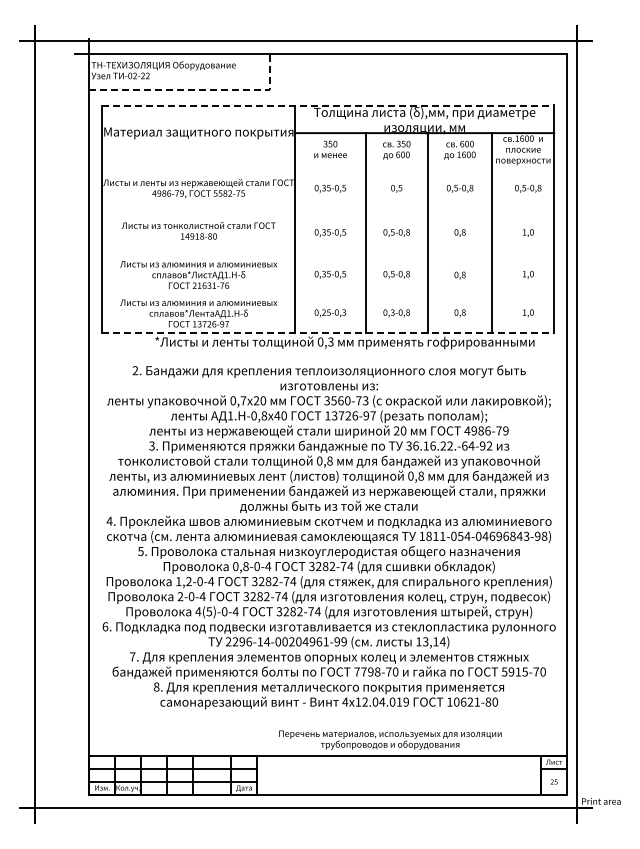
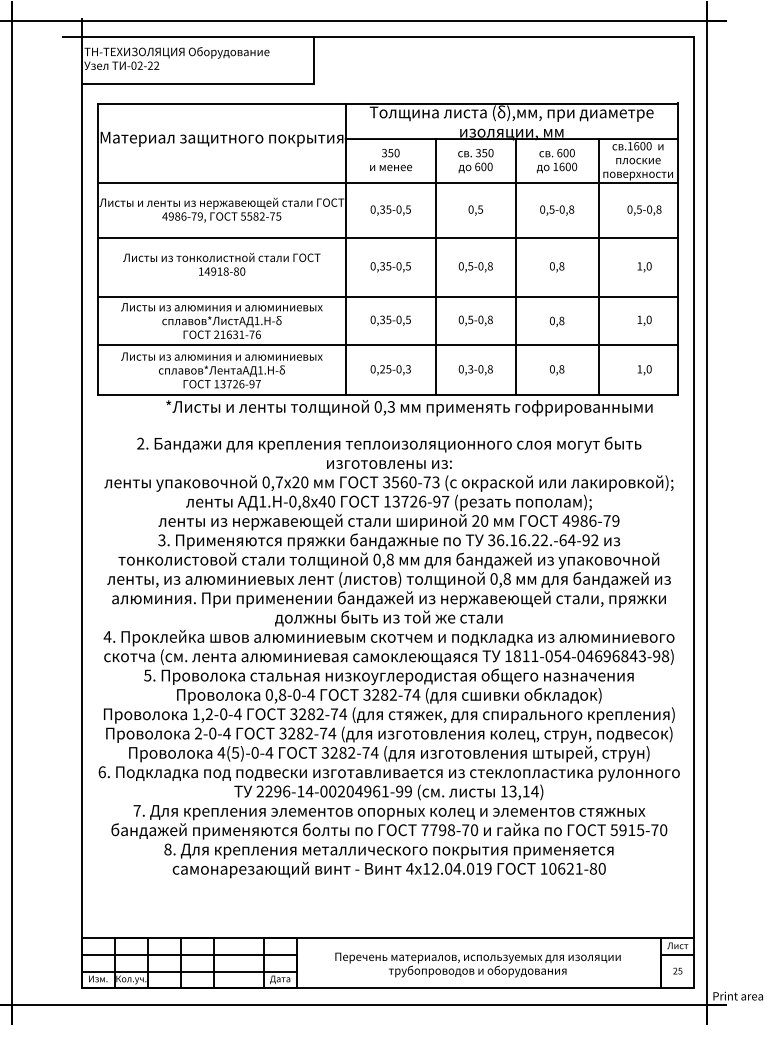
line: (199, 90) -> (222, 84), dashed -> solid
line: (328, 105) -> (388, 103), dashed -> solid
line: (328, 167) -> (388, 183), added
line: (328, 210) -> (388, 238), added
line: (328, 255) -> (388, 295), added
line: (328, 294) -> (388, 346), added
line: (328, 332) -> (388, 394), dashed -> solid
text: (390, 739) -> (478, 964), moved

